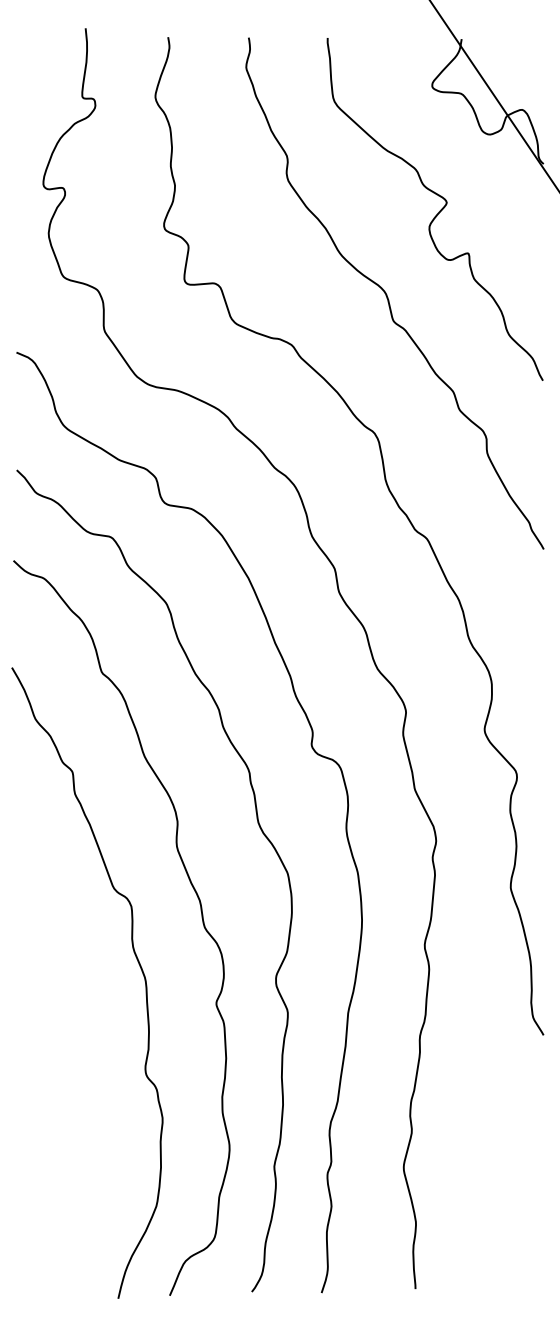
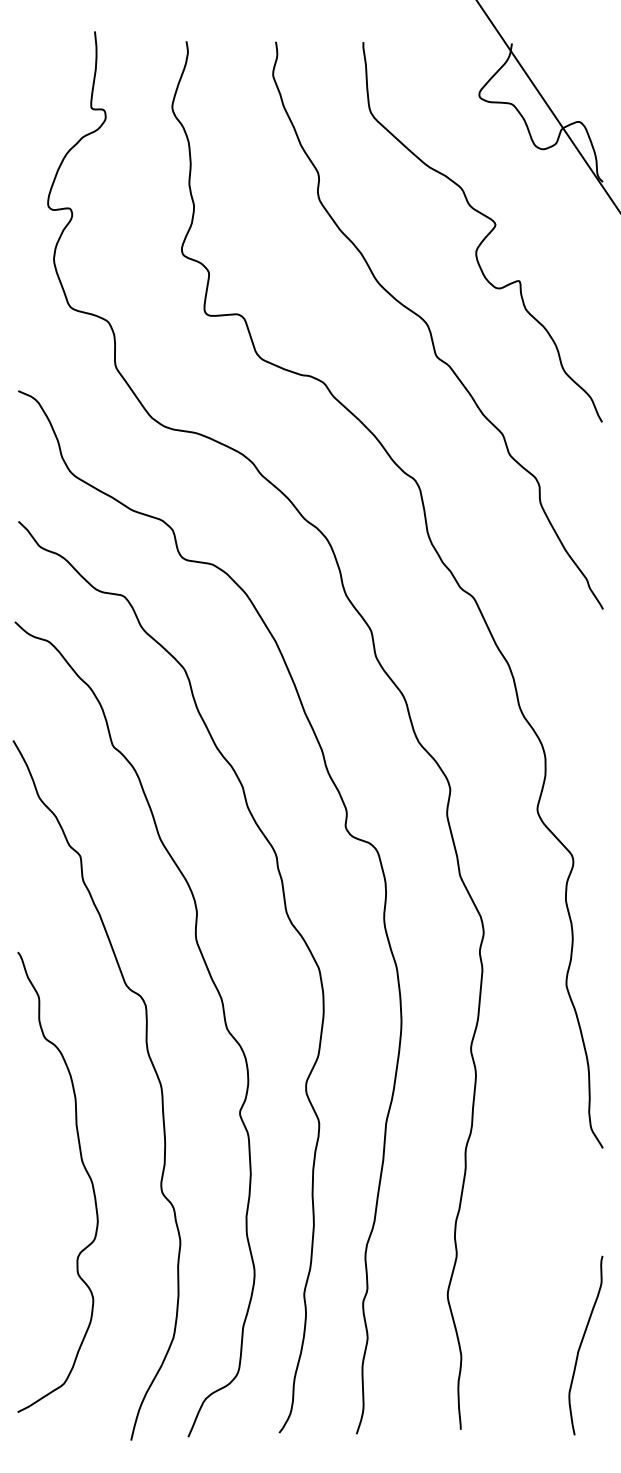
curve: (75, 1052) -> (83, 1167), added
curve: (525, 1211) -> (582, 1343), added

